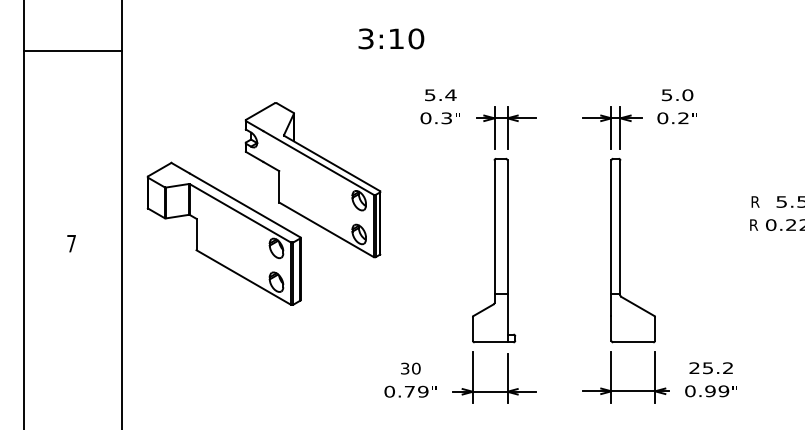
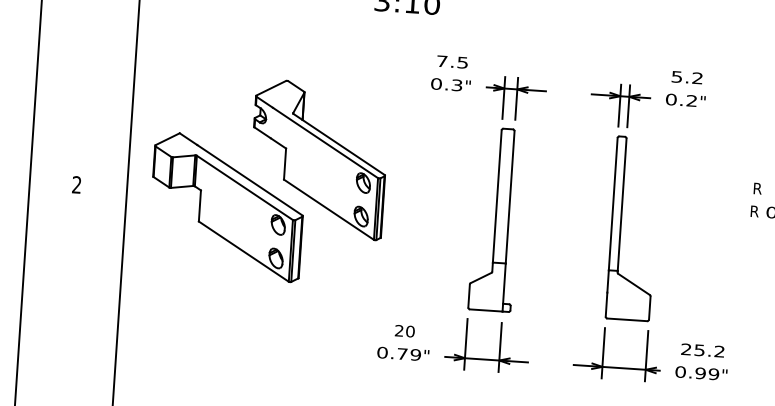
text: (440, 95) -> (452, 62), 5.4 -> 7.5
text: (687, 95) -> (697, 78), 5.0 -> 5.2
part: (259, 212) -> (263, 188), moved
text: (71, 243) -> (76, 184), 7 -> 2
text: (405, 368) -> (399, 330), 30 -> 20

